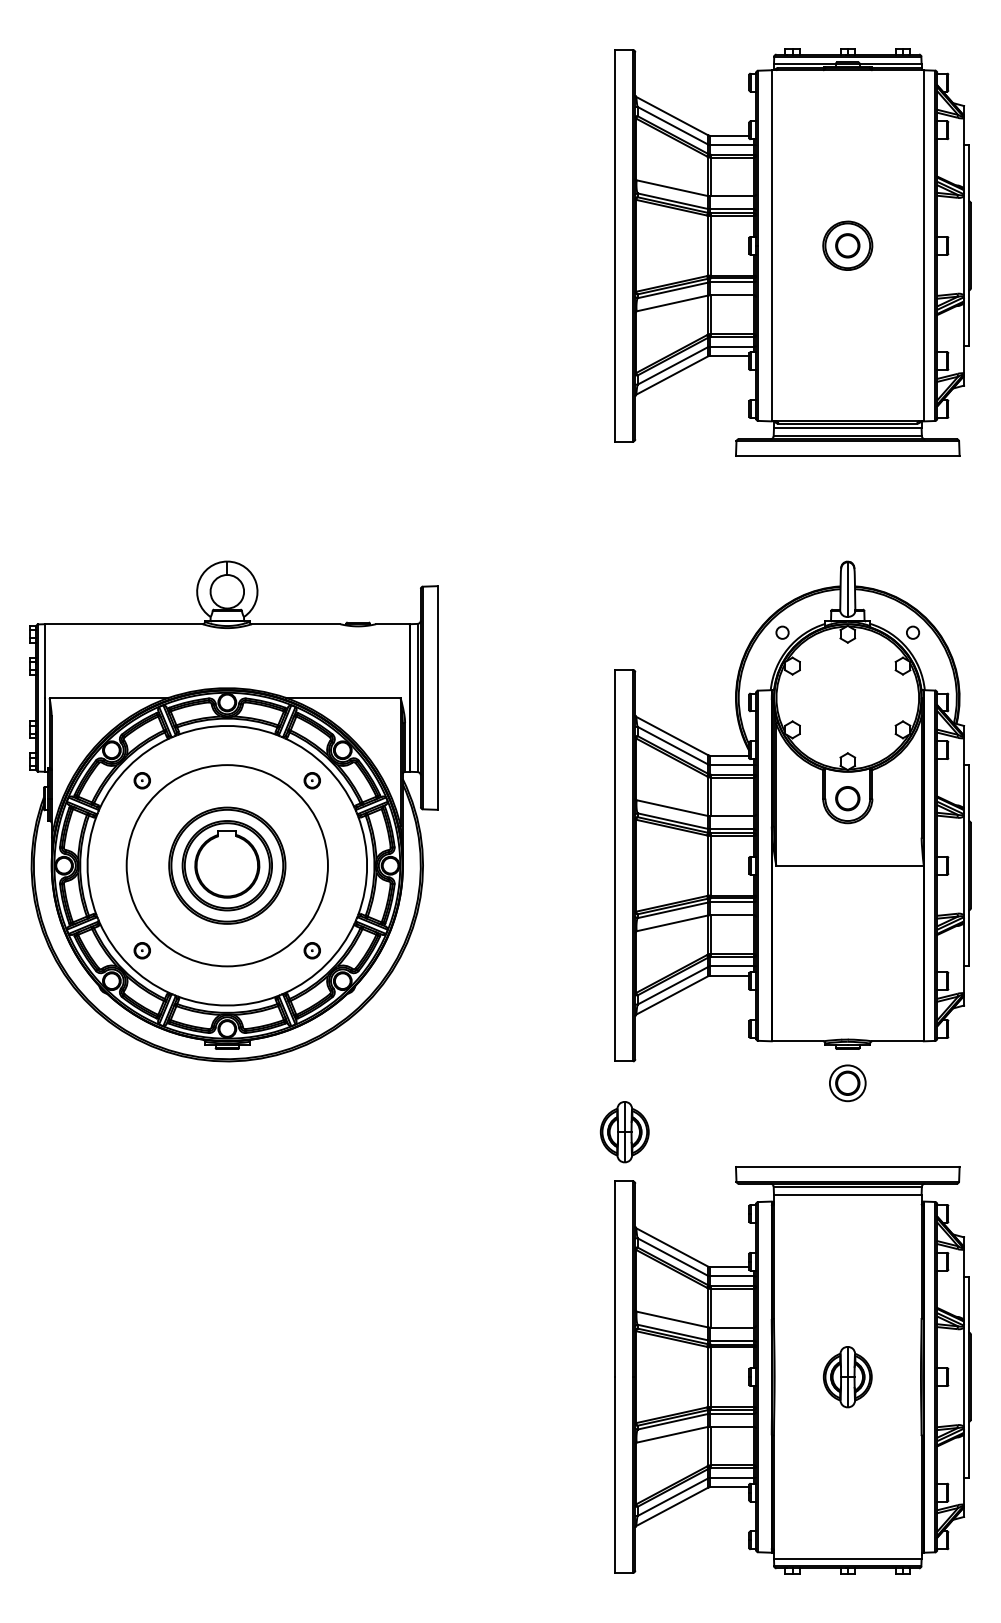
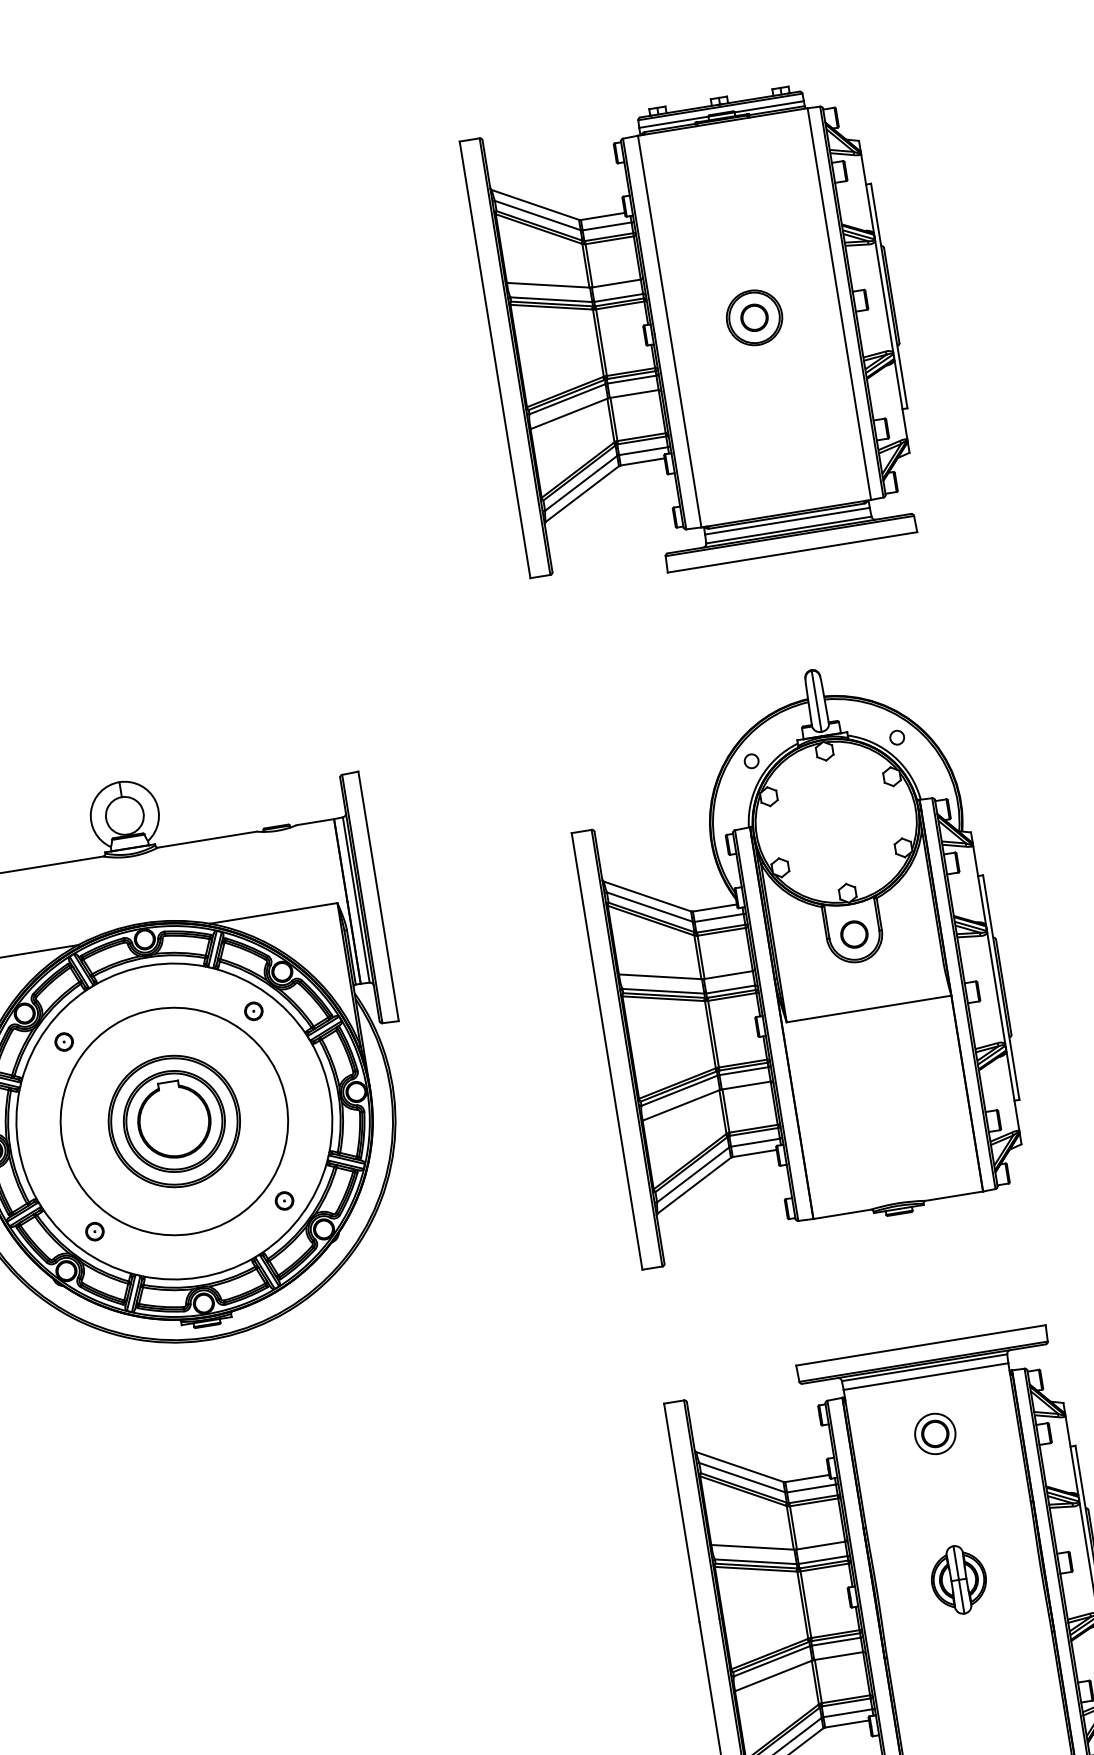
part: (847, 1083) -> (935, 1434), moved
part: (624, 1132) -> (665, 1347), removed

